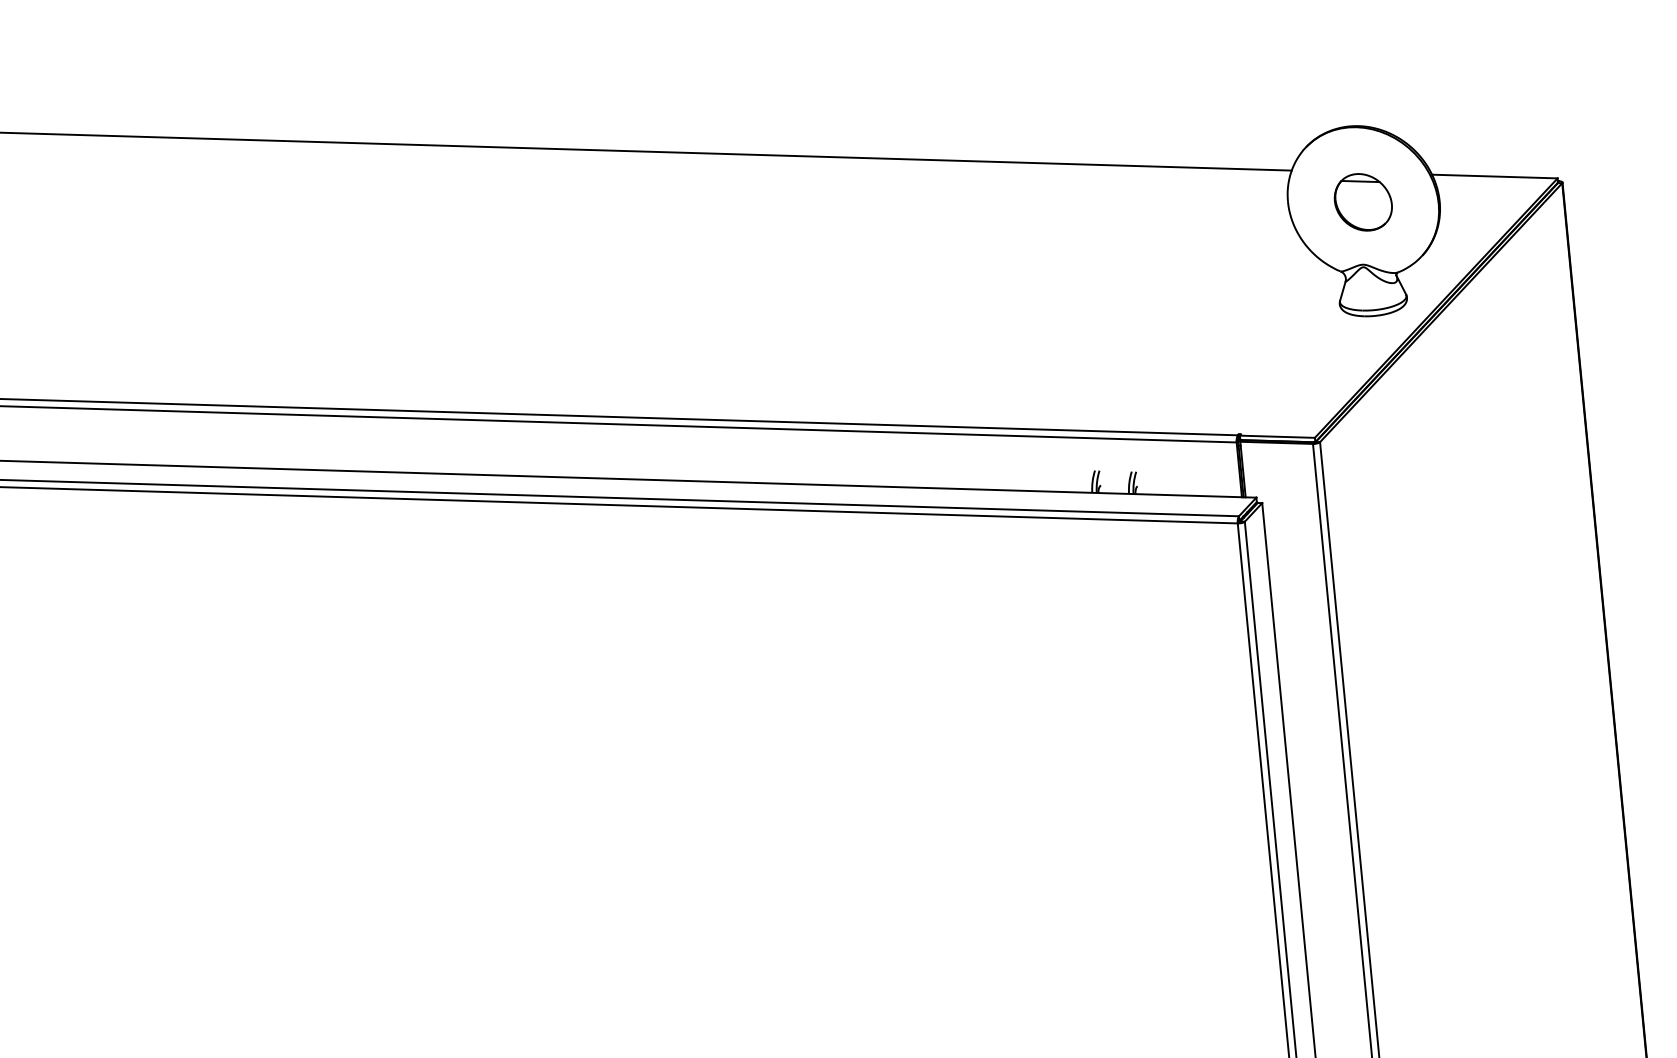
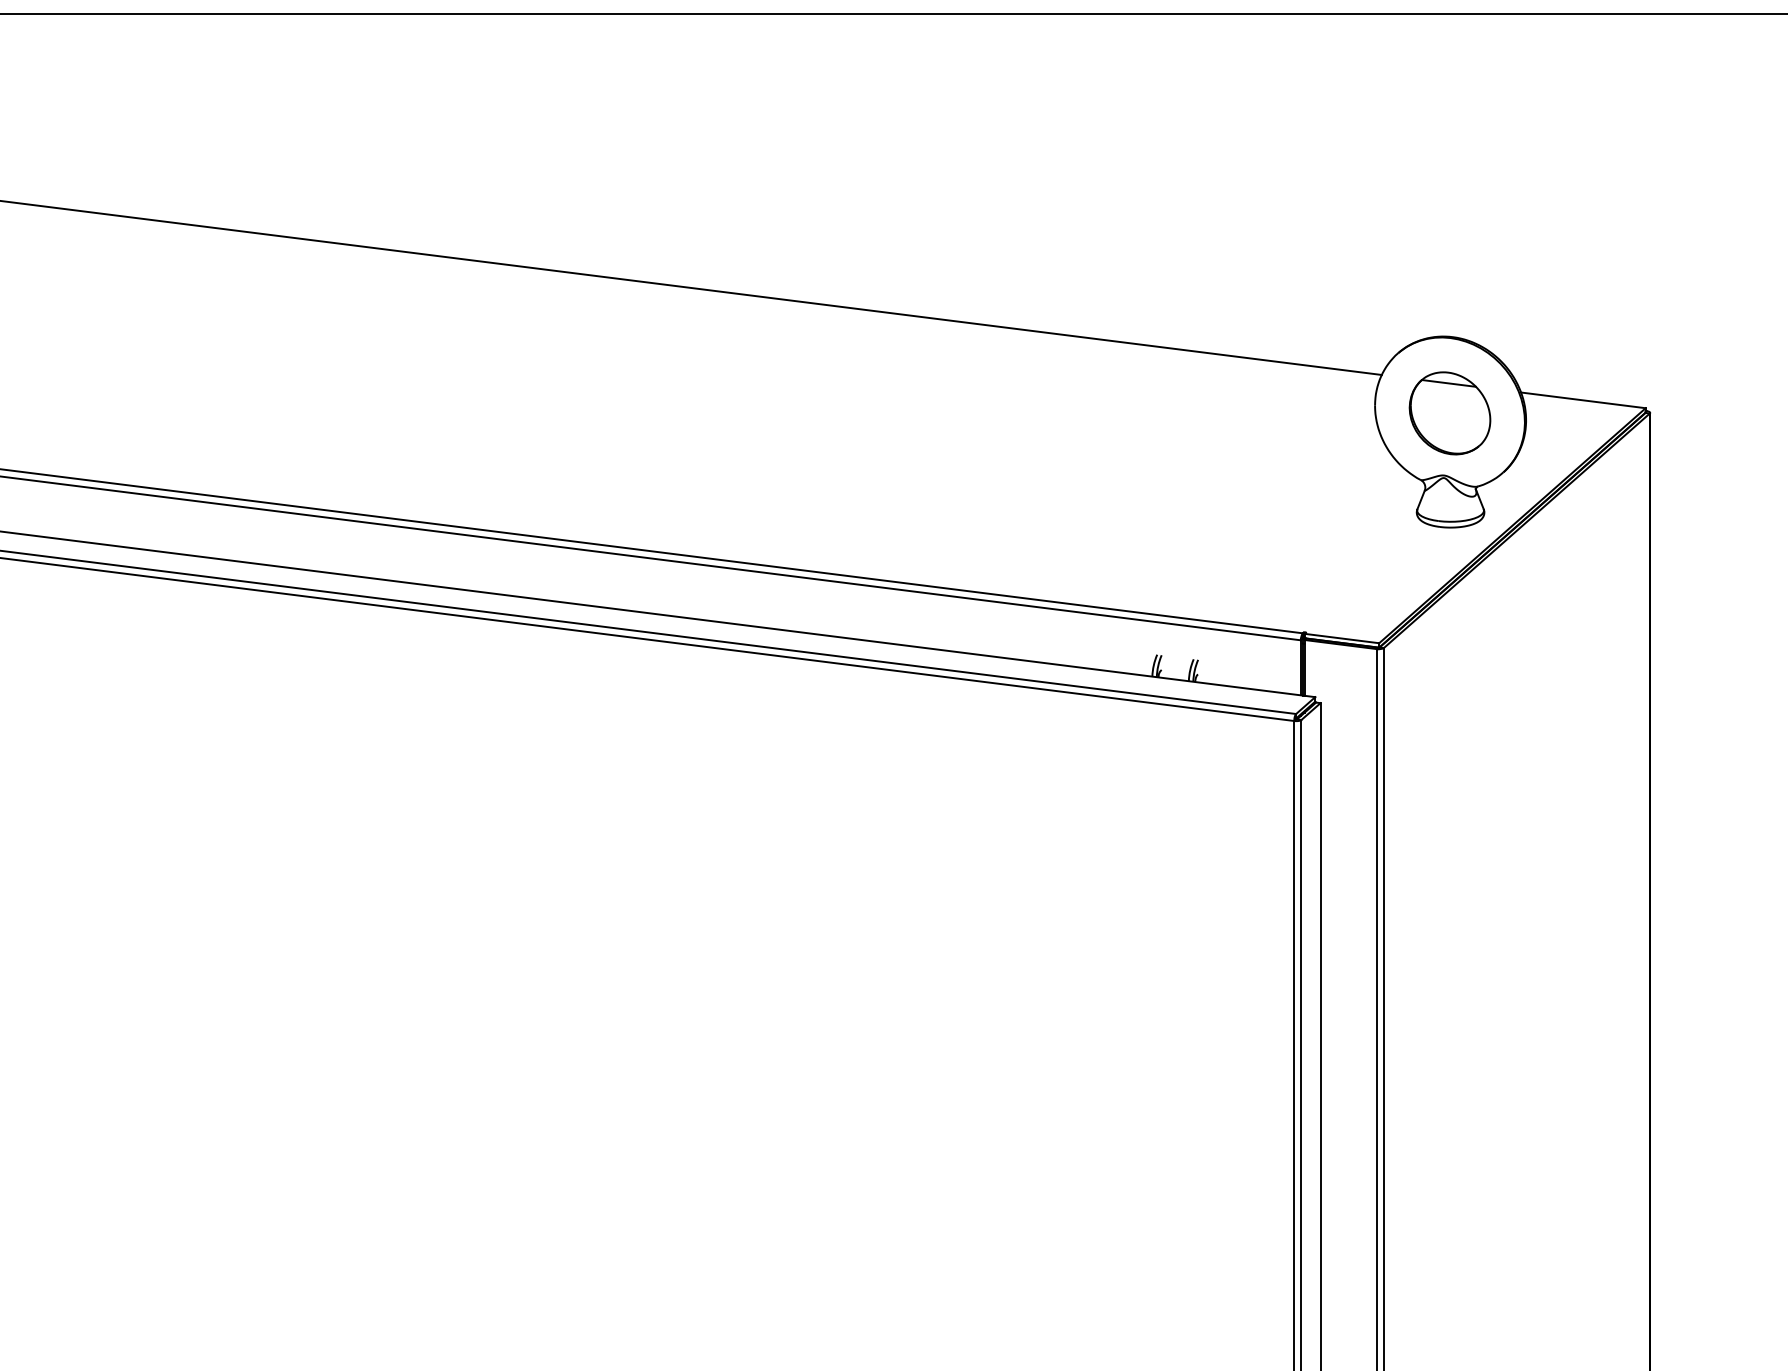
part: (1362, 202) -> (1449, 413), size x1.43

